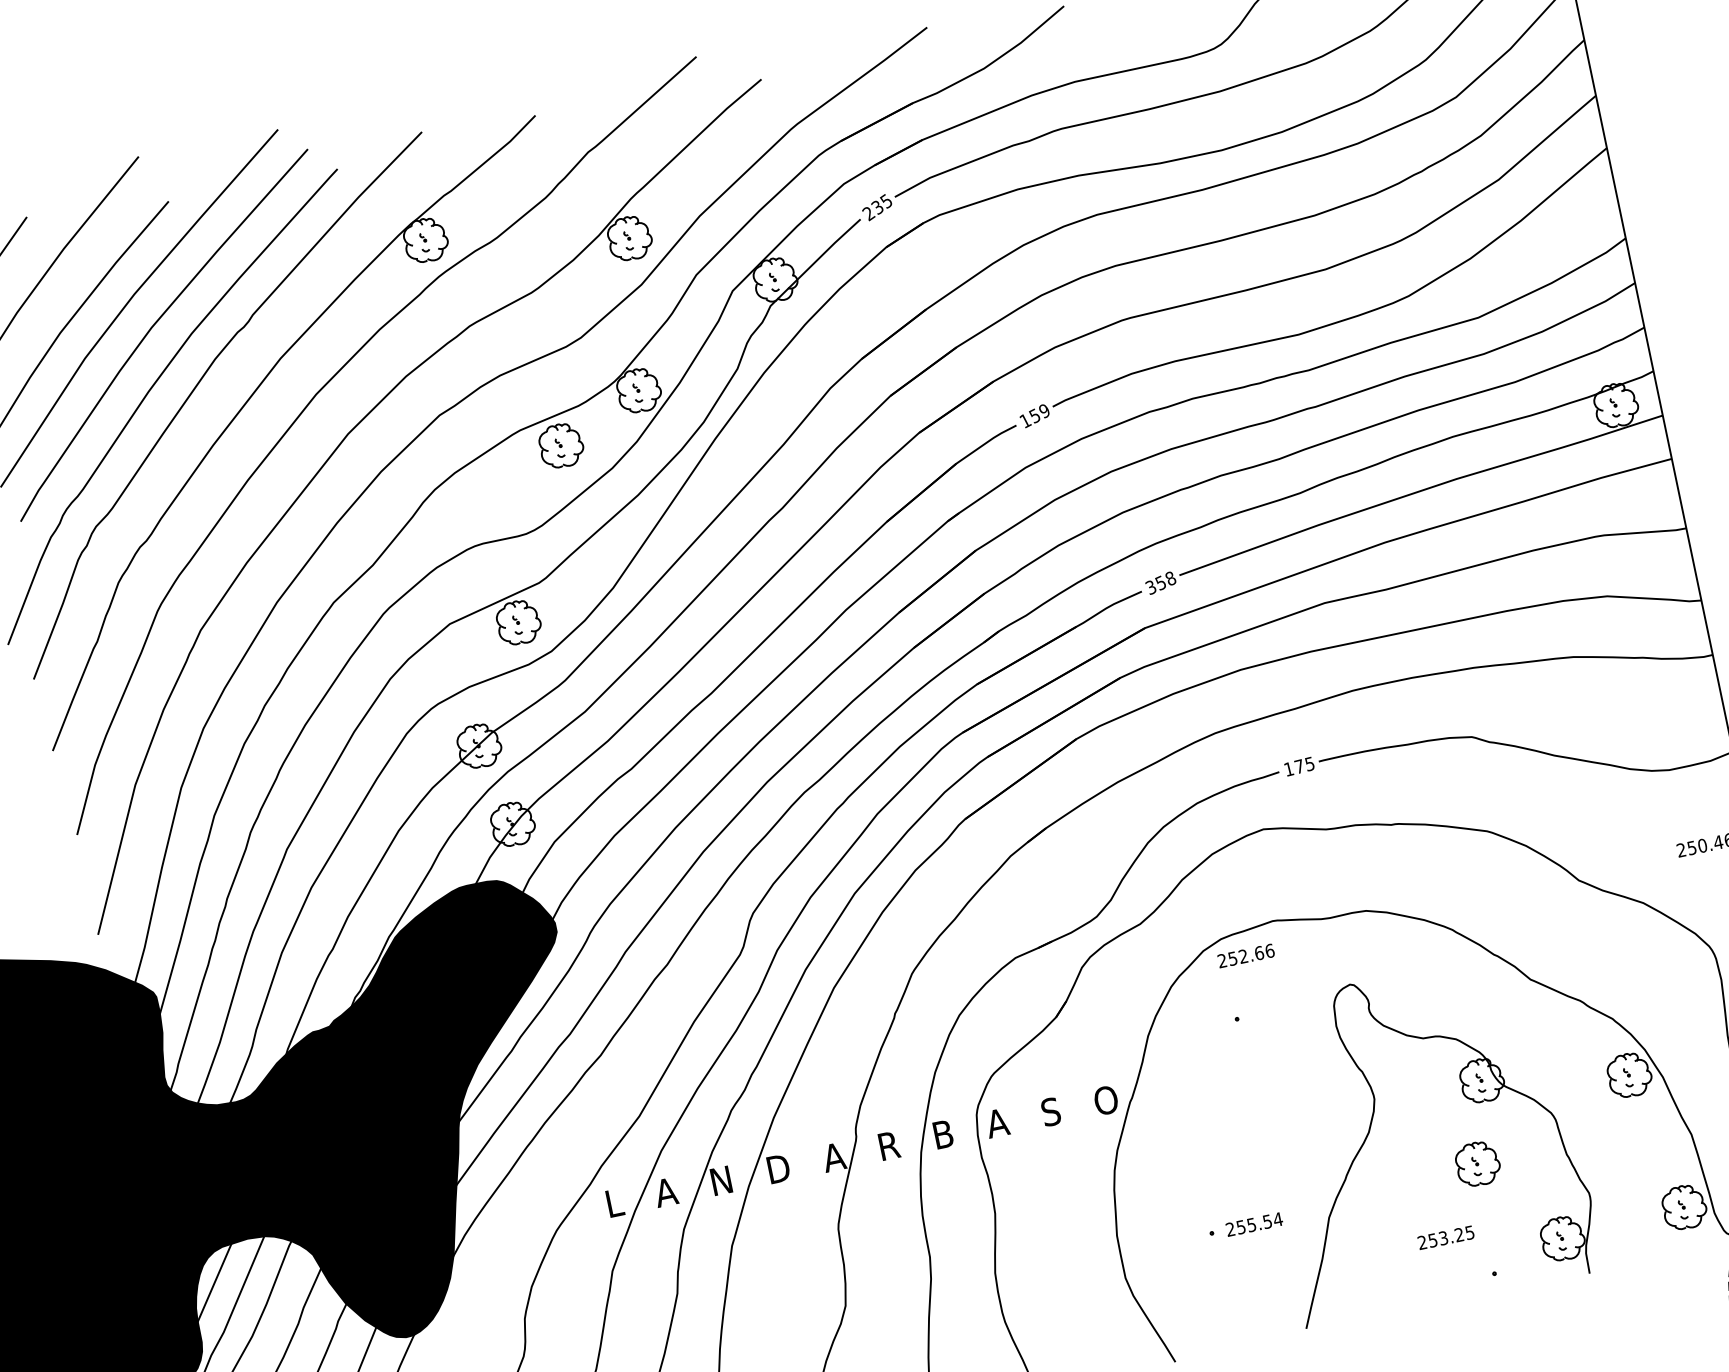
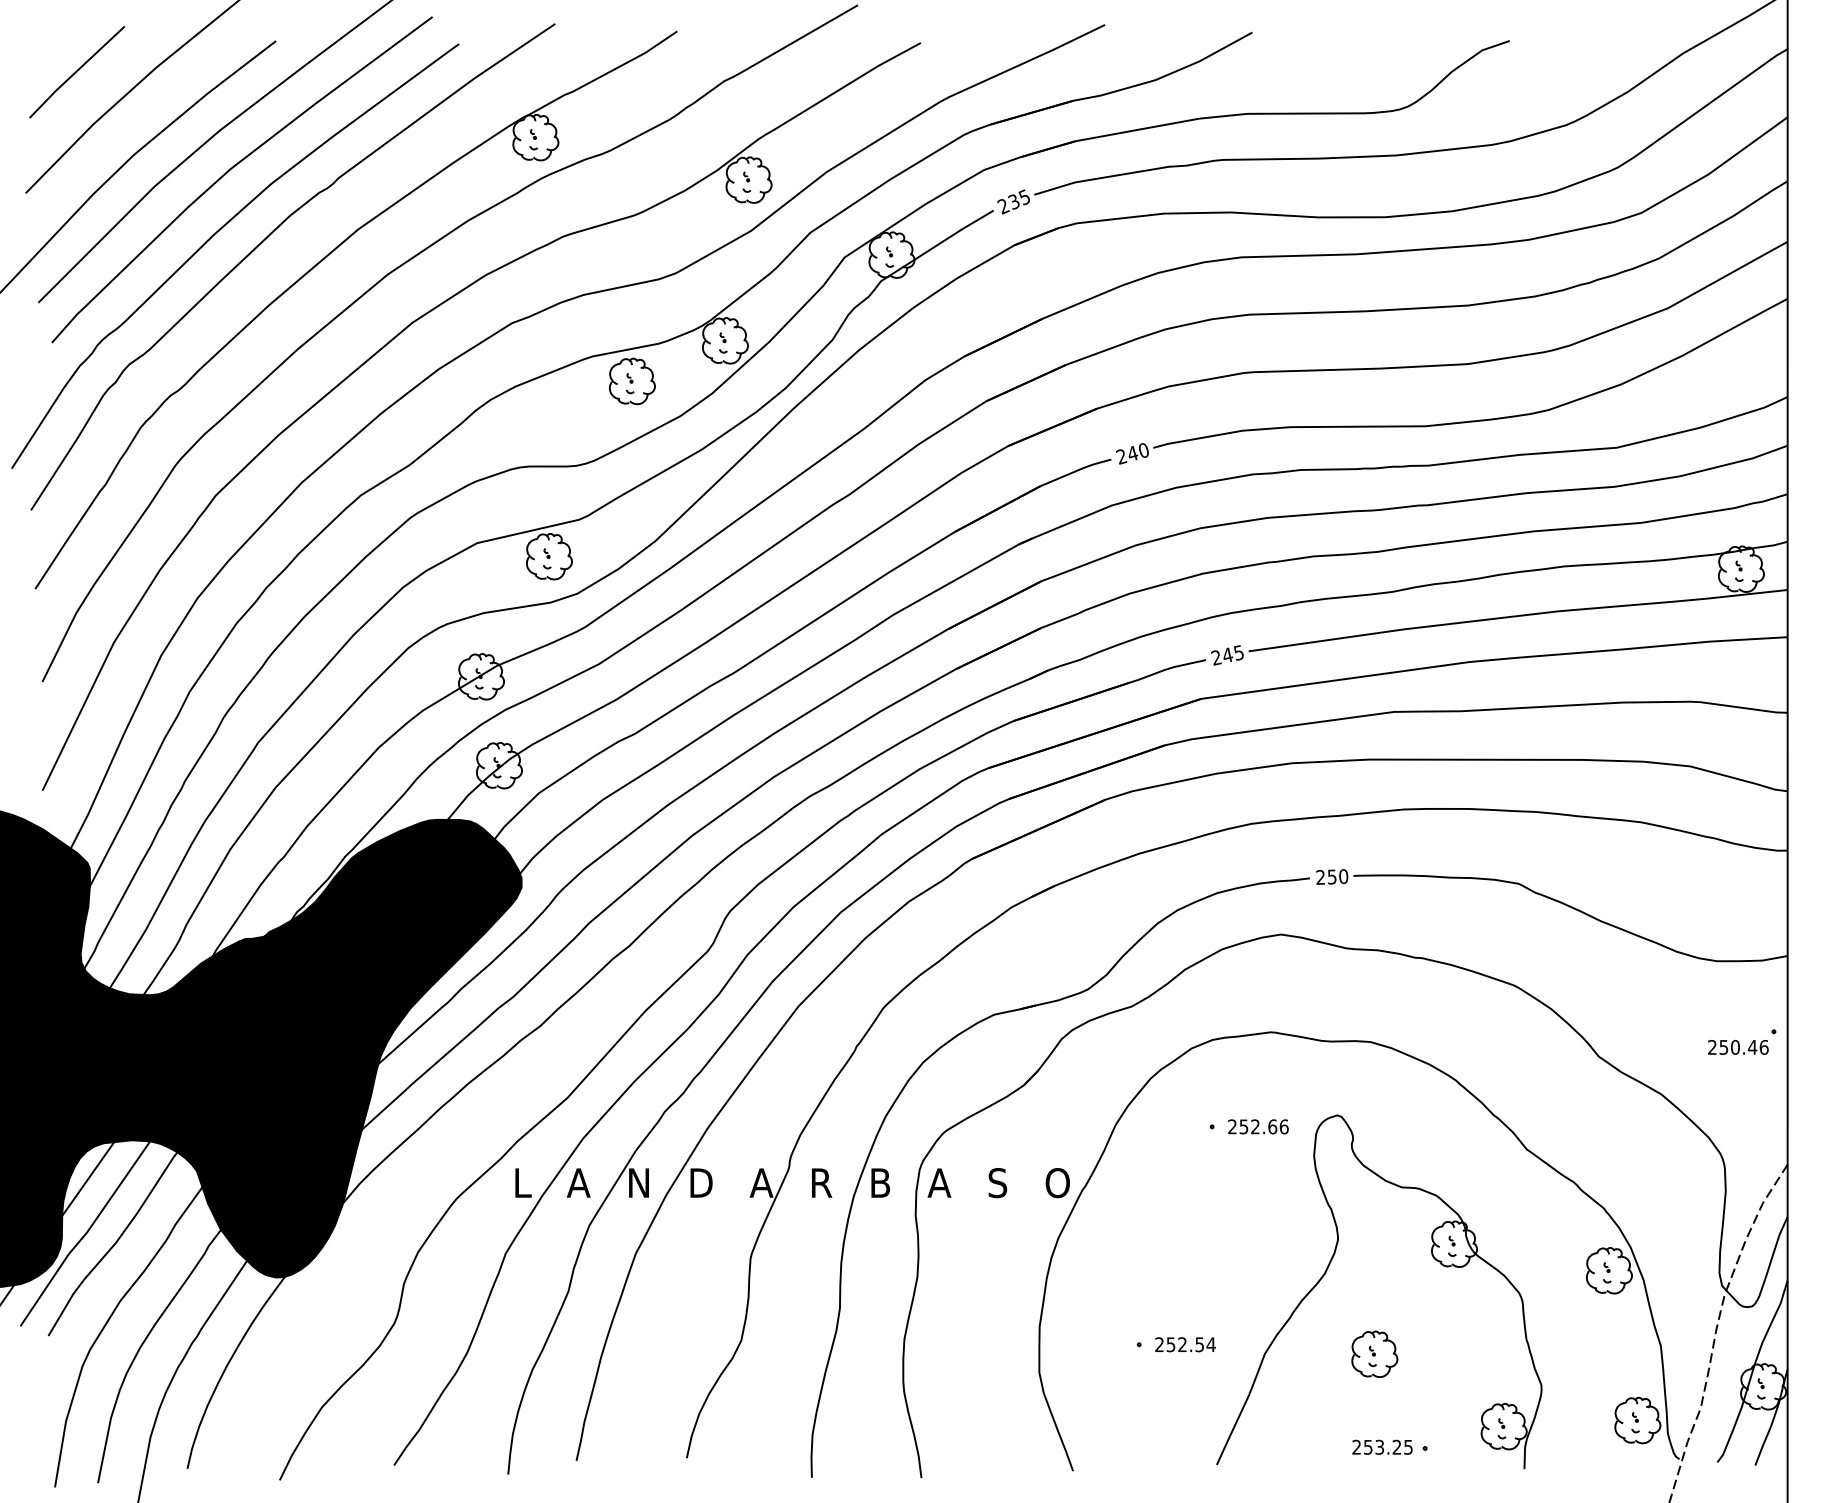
text: (1034, 416) -> (1132, 454), 159 -> 240
text: (1160, 583) -> (1227, 655), 358 -> 245
text: (1299, 766) -> (1332, 876), 175 -> 250
text: (1246, 955) -> (1258, 1126), moved
part: (1477, 1163) -> (1374, 1353), moved
text: (1251, 1224) -> (1182, 1344), 255.54 -> 252.54
text: (1445, 1236) -> (1382, 1446), moved

